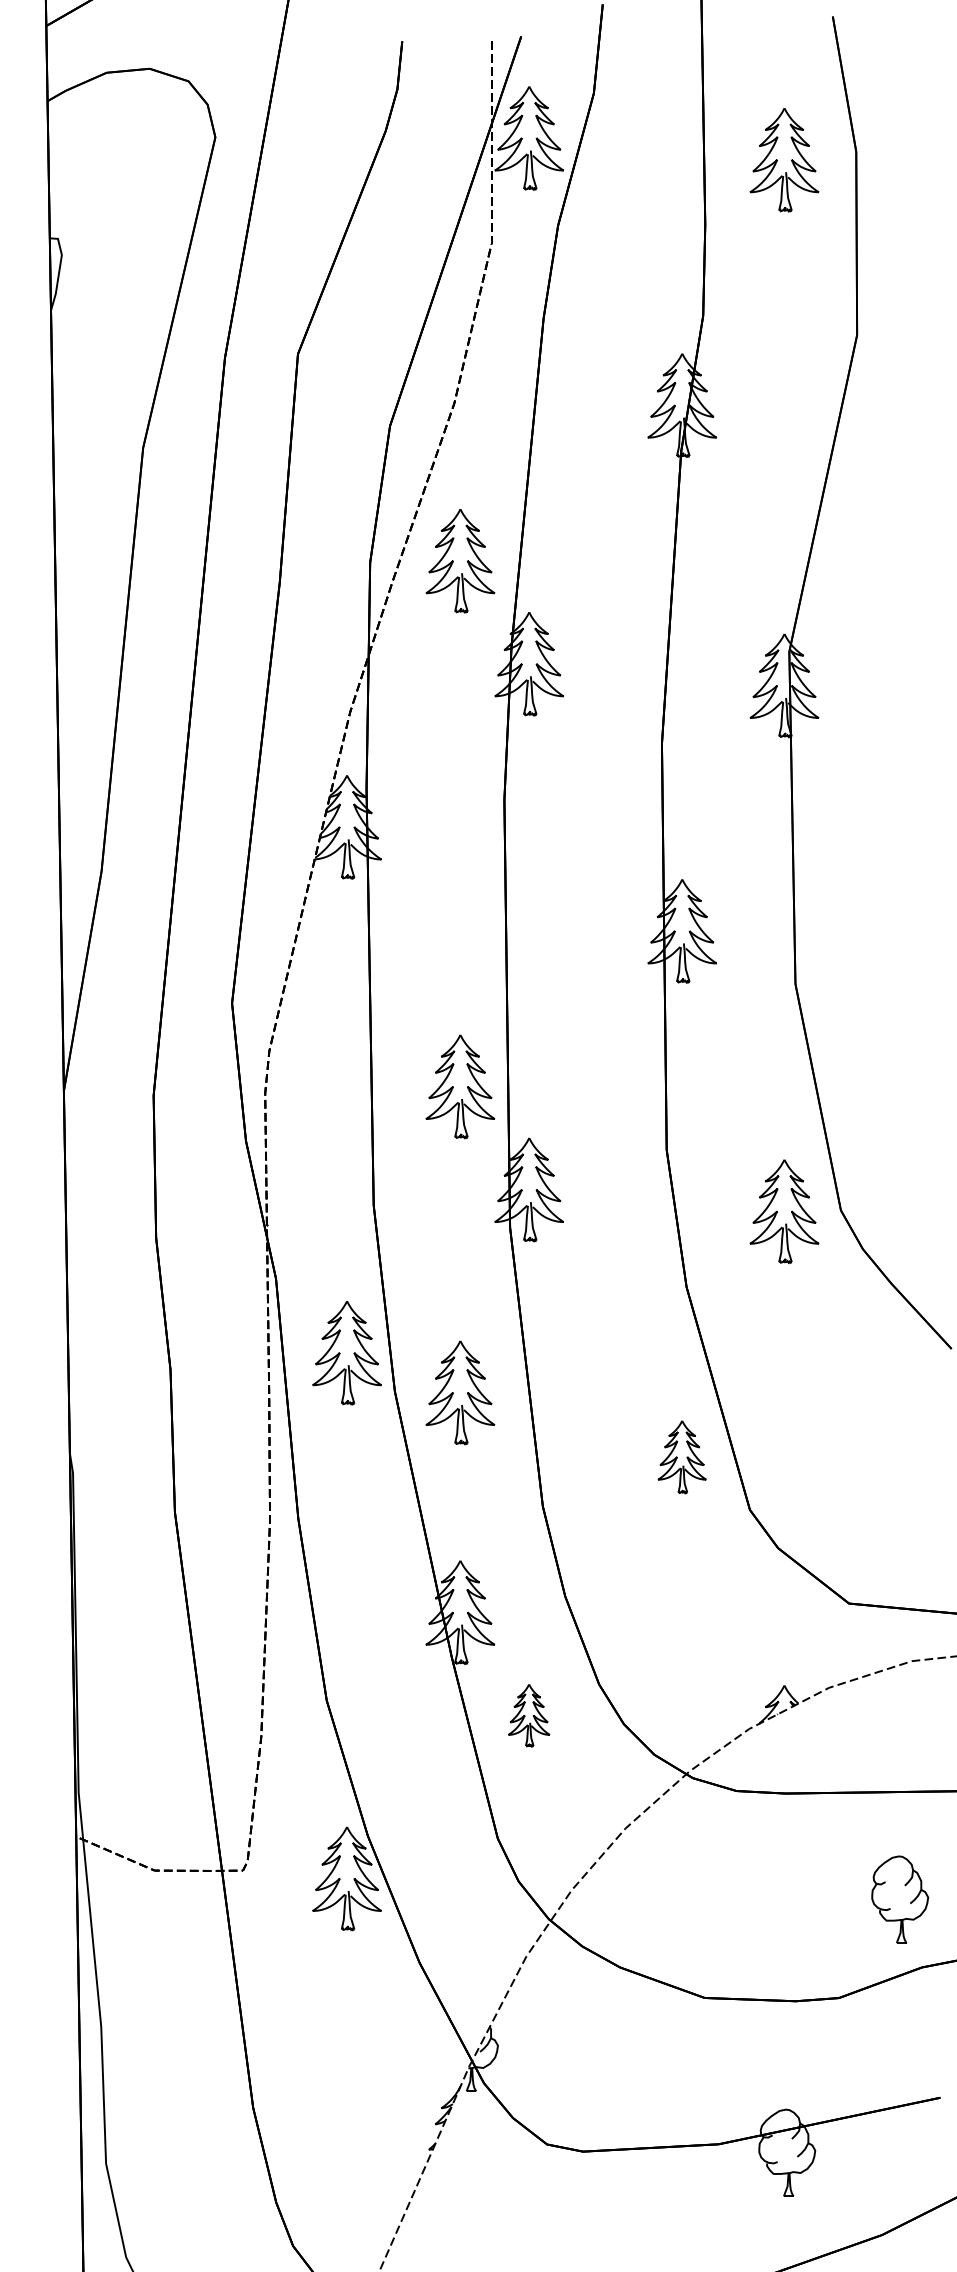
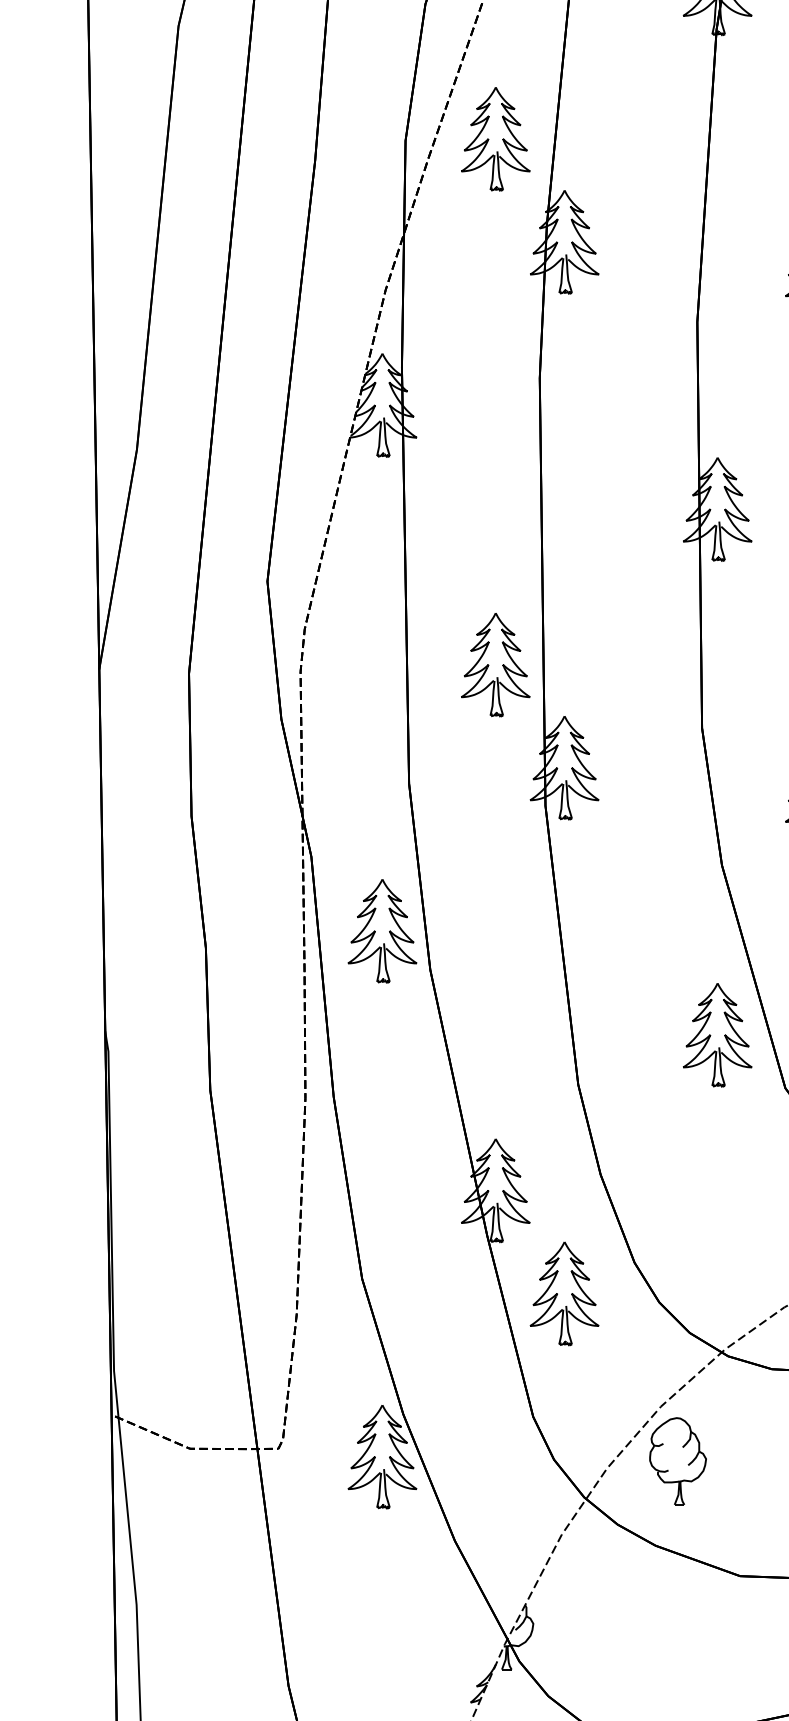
part: (460, 1392) -> (495, 970), removed
part: (681, 1457) -> (716, 1035), size x1.43
part: (528, 1715) -> (563, 1293), size x1.67
part: (642, 1883) -> (677, 1461), added

